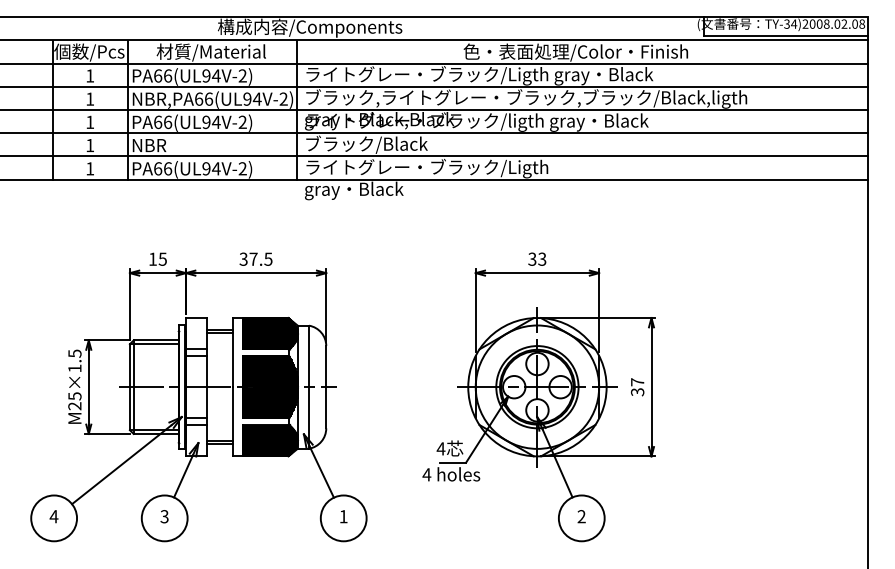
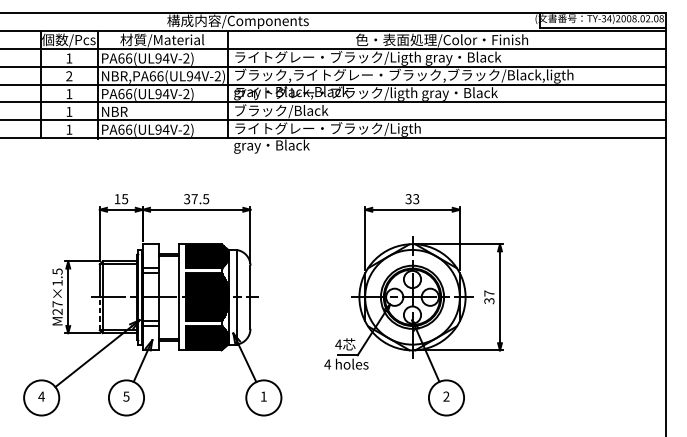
text: (90, 98) -> (69, 75), 1 -> 2
text: (74, 396) -> (57, 304), M25×1.5 -> M27×1.5
line: (129, 408) -> (99, 313), solid -> dashed
text: (164, 516) -> (126, 396), 3 -> 5

